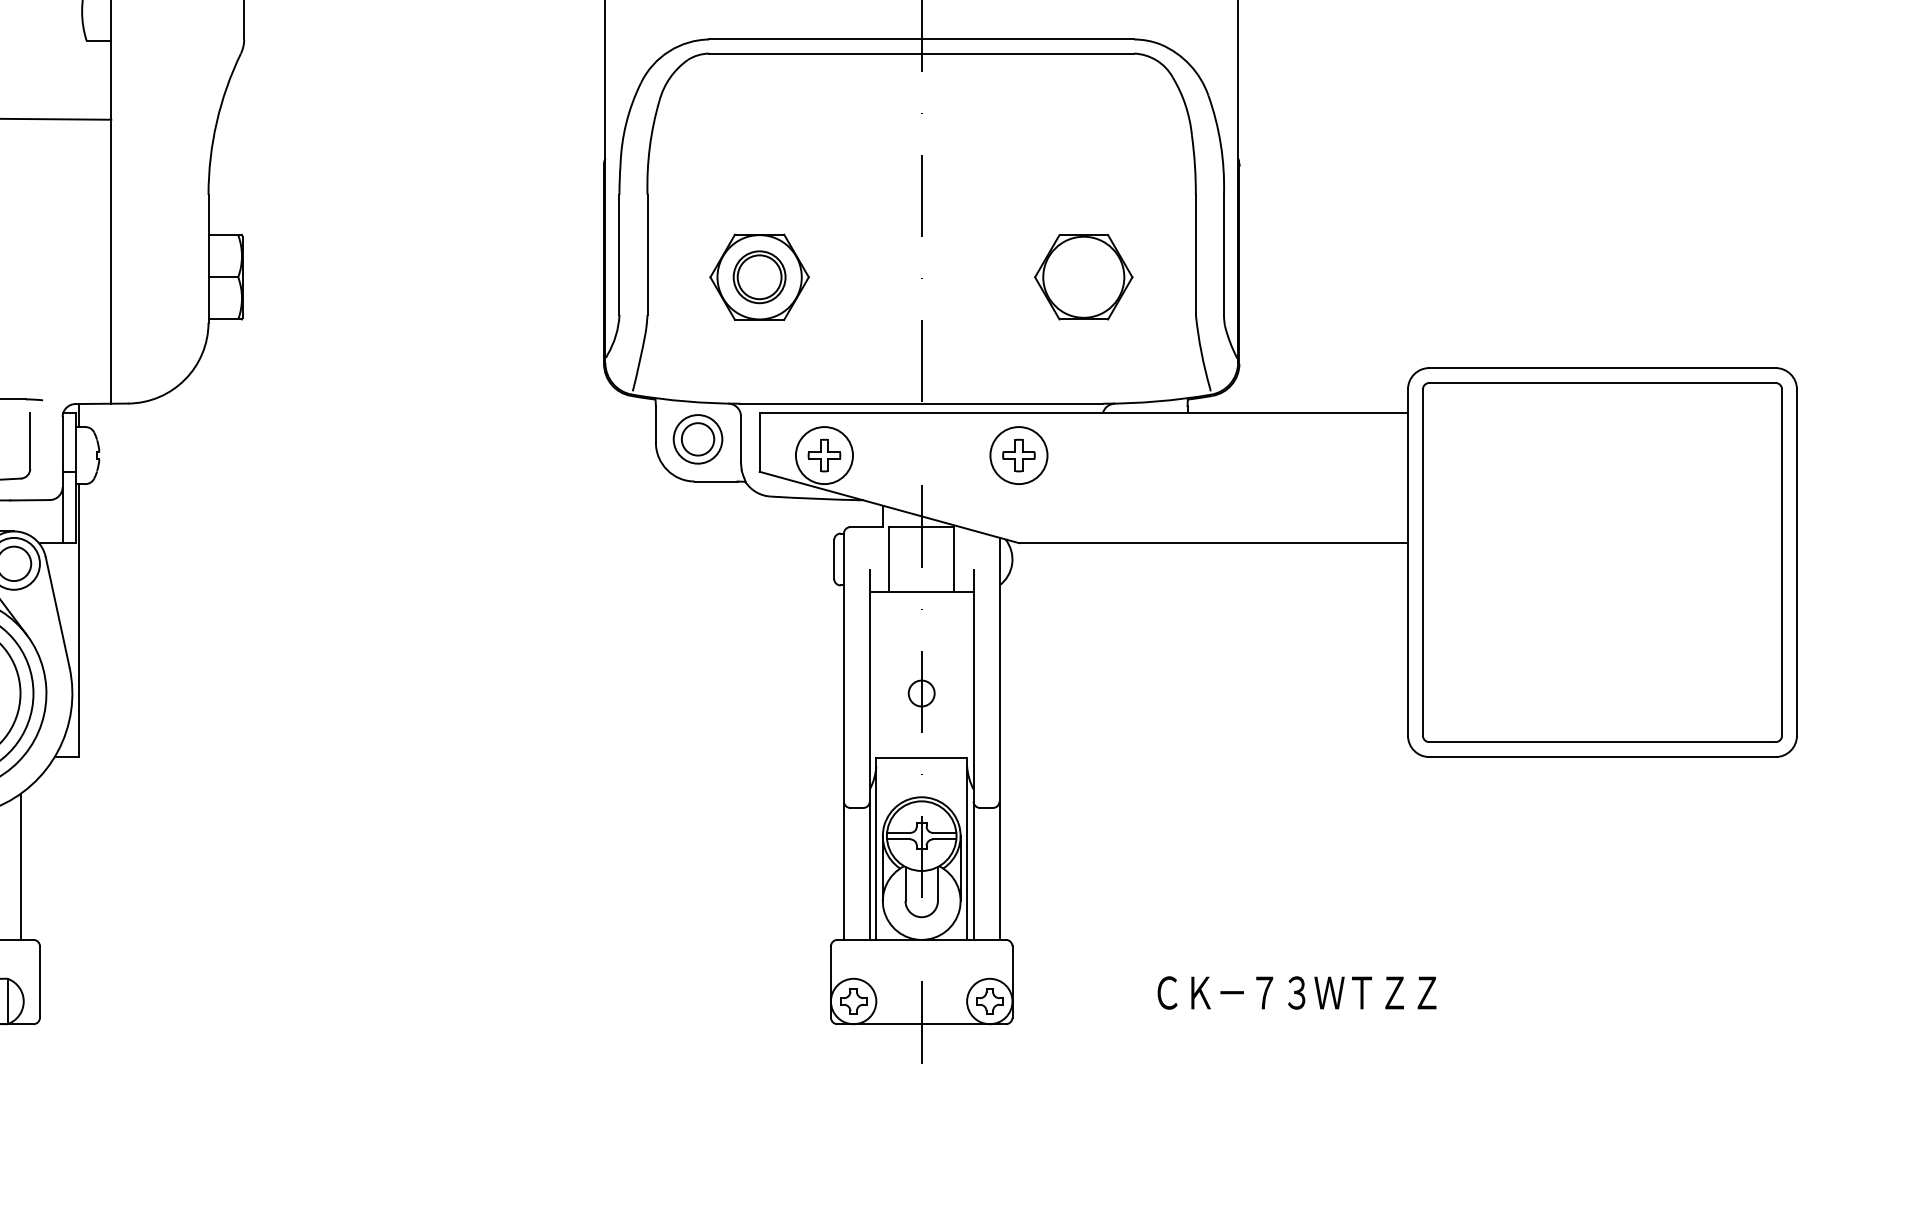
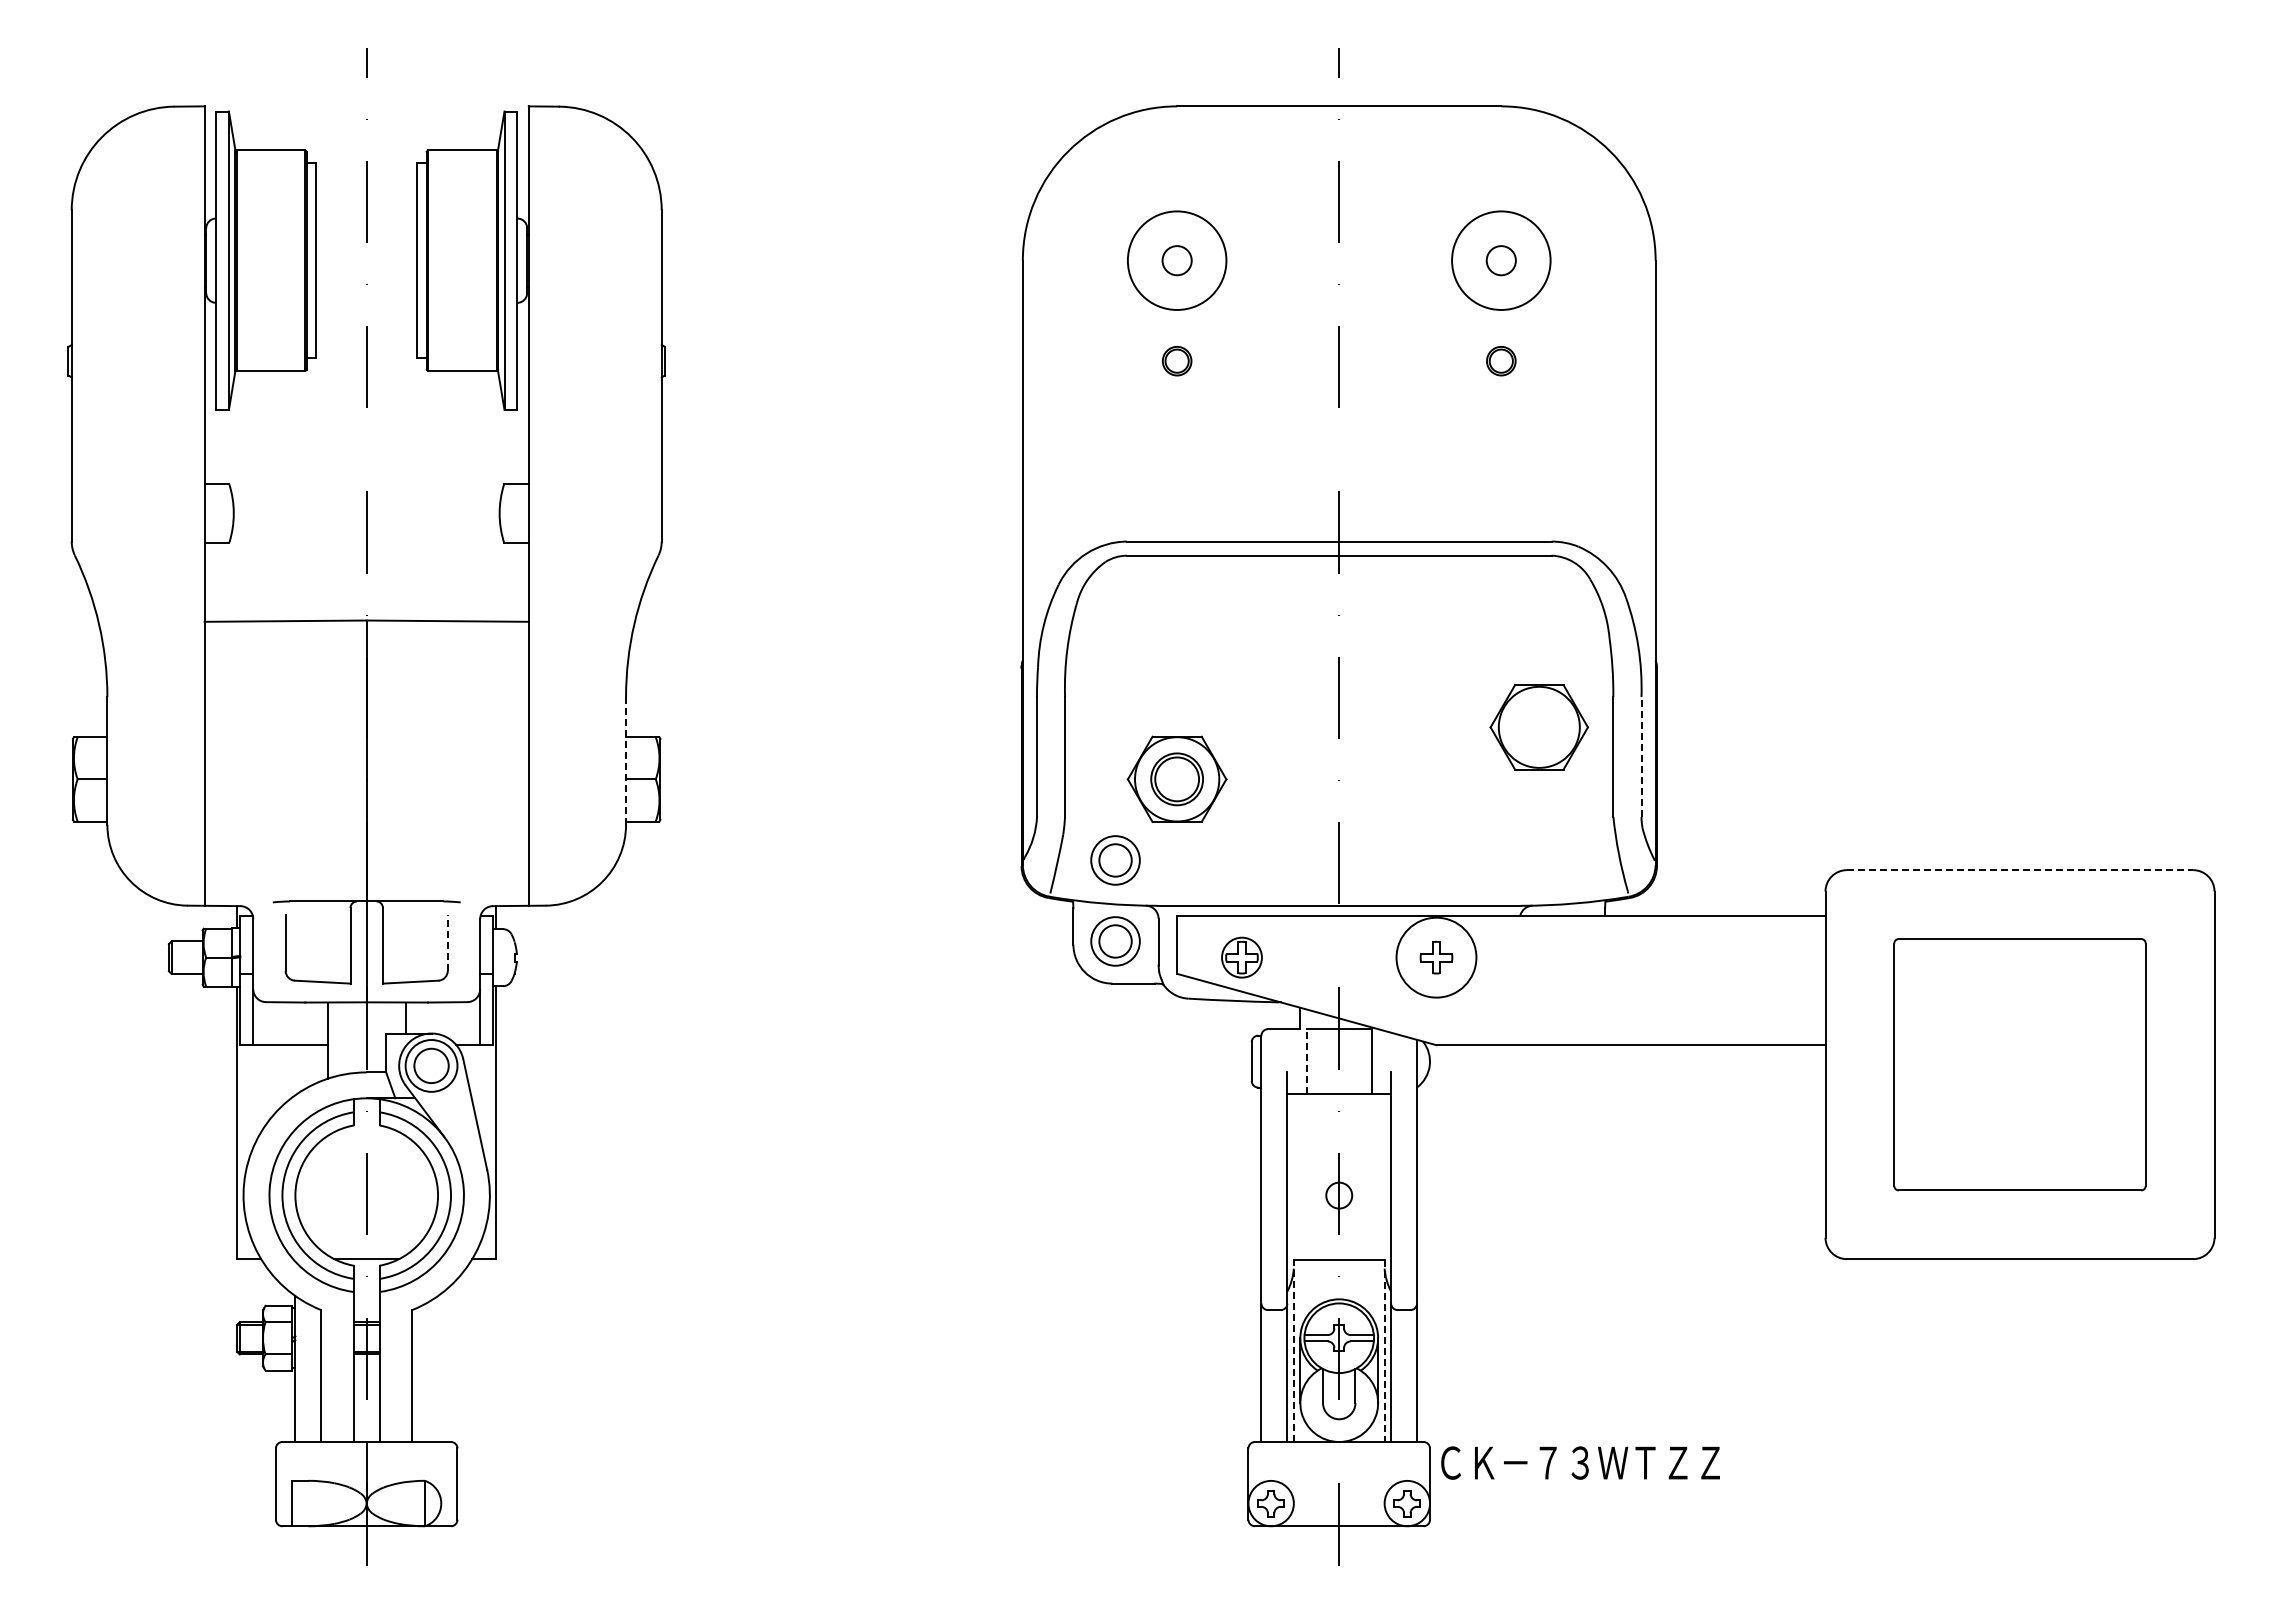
line: (1223, 255) -> (1641, 757), solid -> dashed
line: (208, 258) -> (626, 760), solid -> dashed
part: (1083, 277) -> (1539, 727), moved
part: (697, 358) -> (1115, 860), added
line: (1602, 368) -> (2020, 870), solid -> dashed
line: (29, 441) -> (447, 943), solid -> dashed
circle: (823, 455) -> (1241, 957), size x0.7
circle: (1018, 455) -> (1436, 957), size x1.4
line: (888, 559) -> (1306, 1061), solid -> dashed
part: (1601, 562) -> (2019, 1064), size x0.7
line: (875, 849) -> (1293, 1351), solid -> dashed
line: (966, 849) -> (1384, 1351), solid -> dashed
line: (20, 866) -> (438, 1368), removed
text: (1296, 992) -> (1580, 1462), moved

